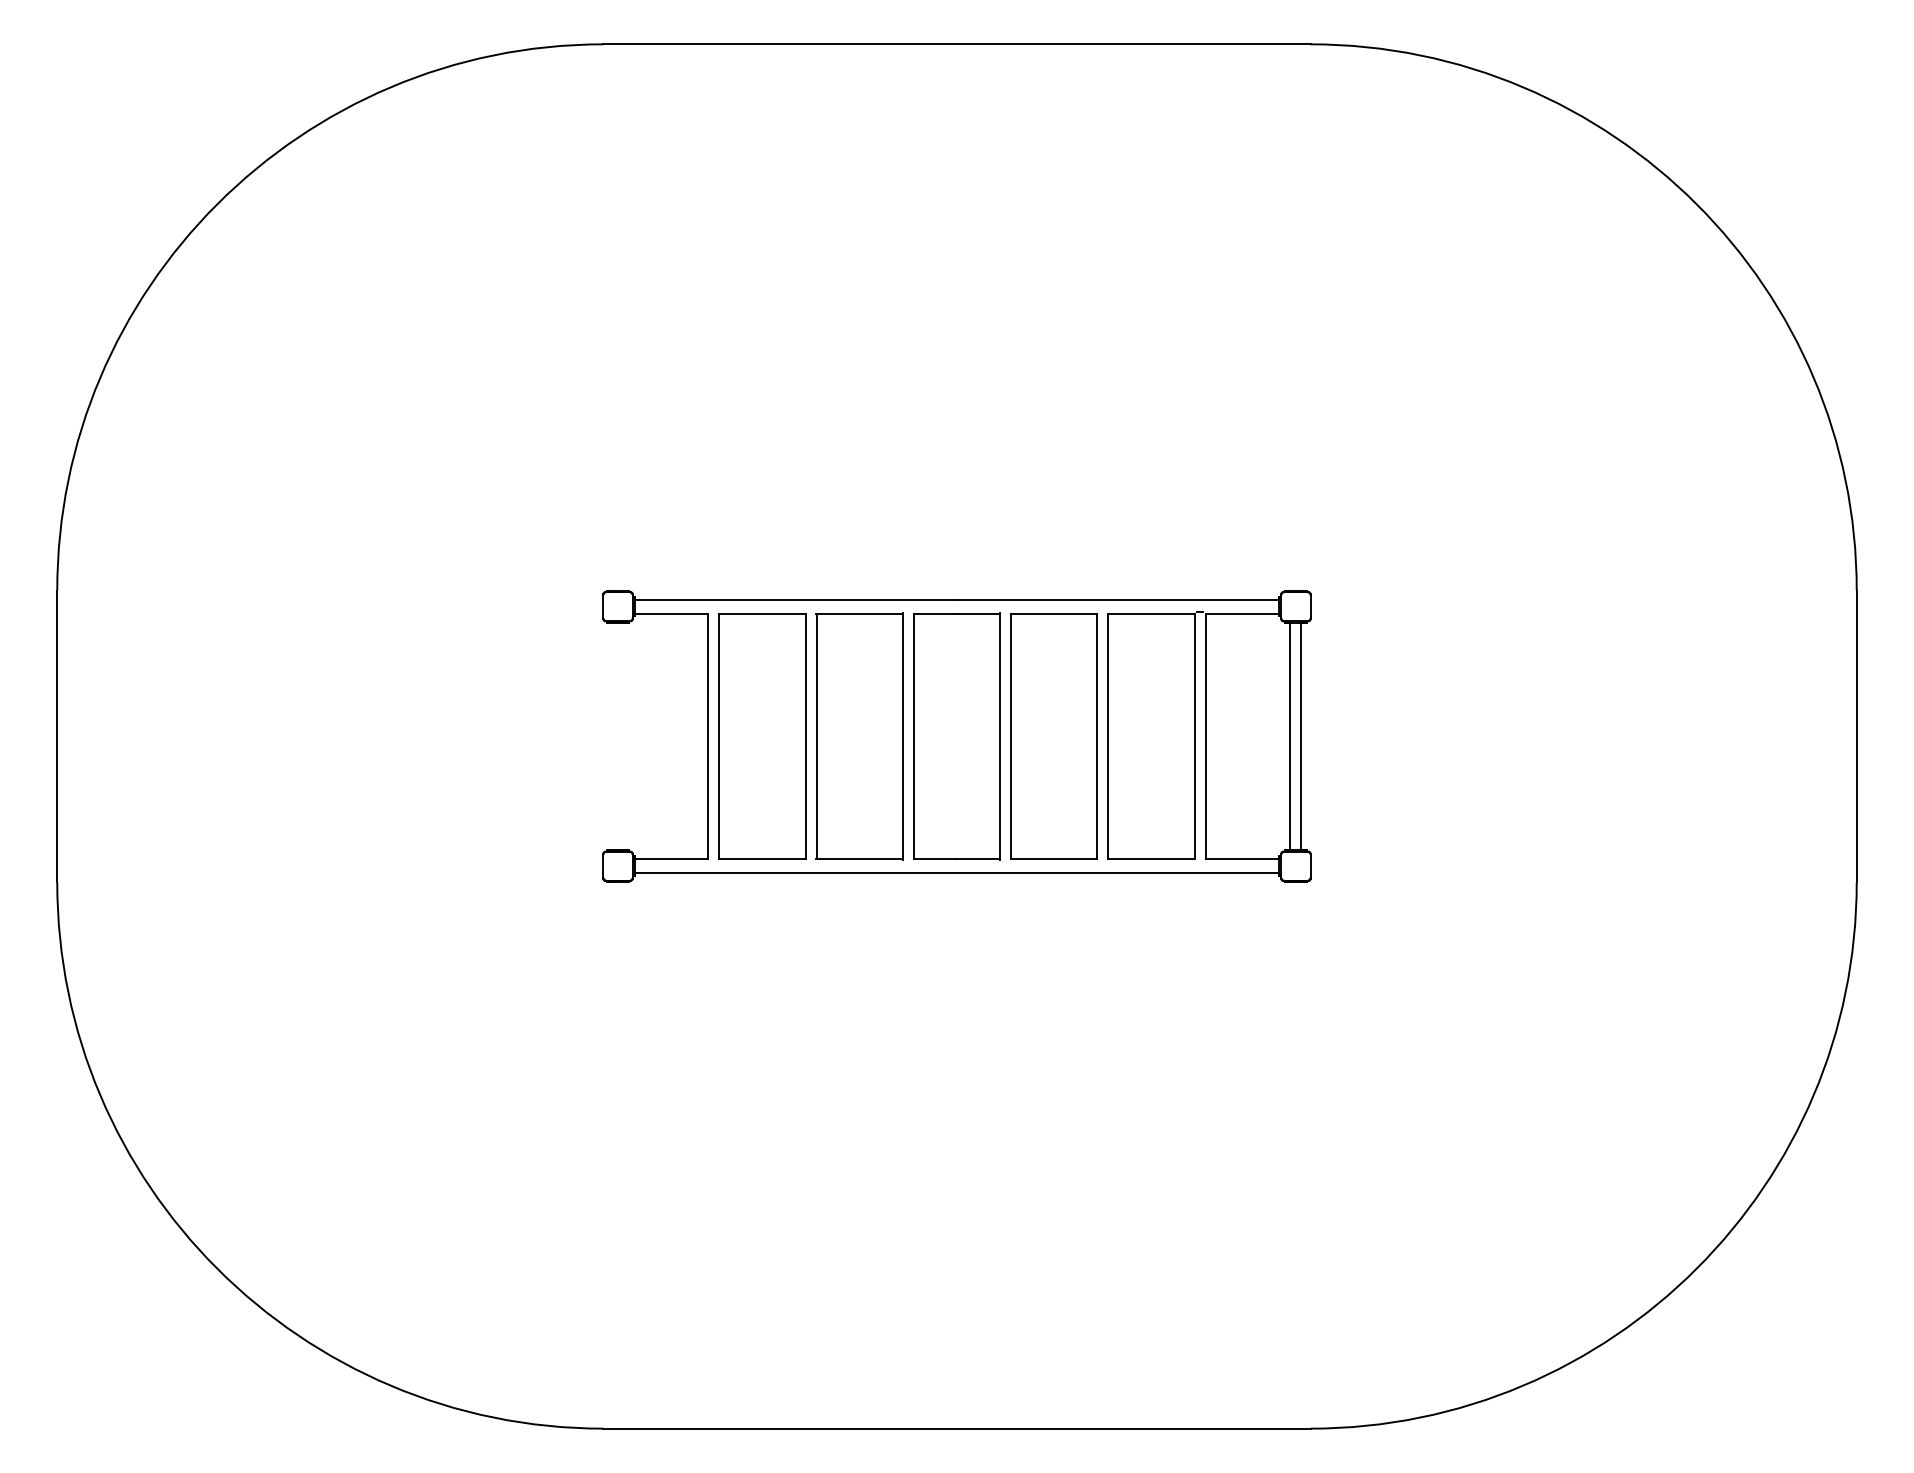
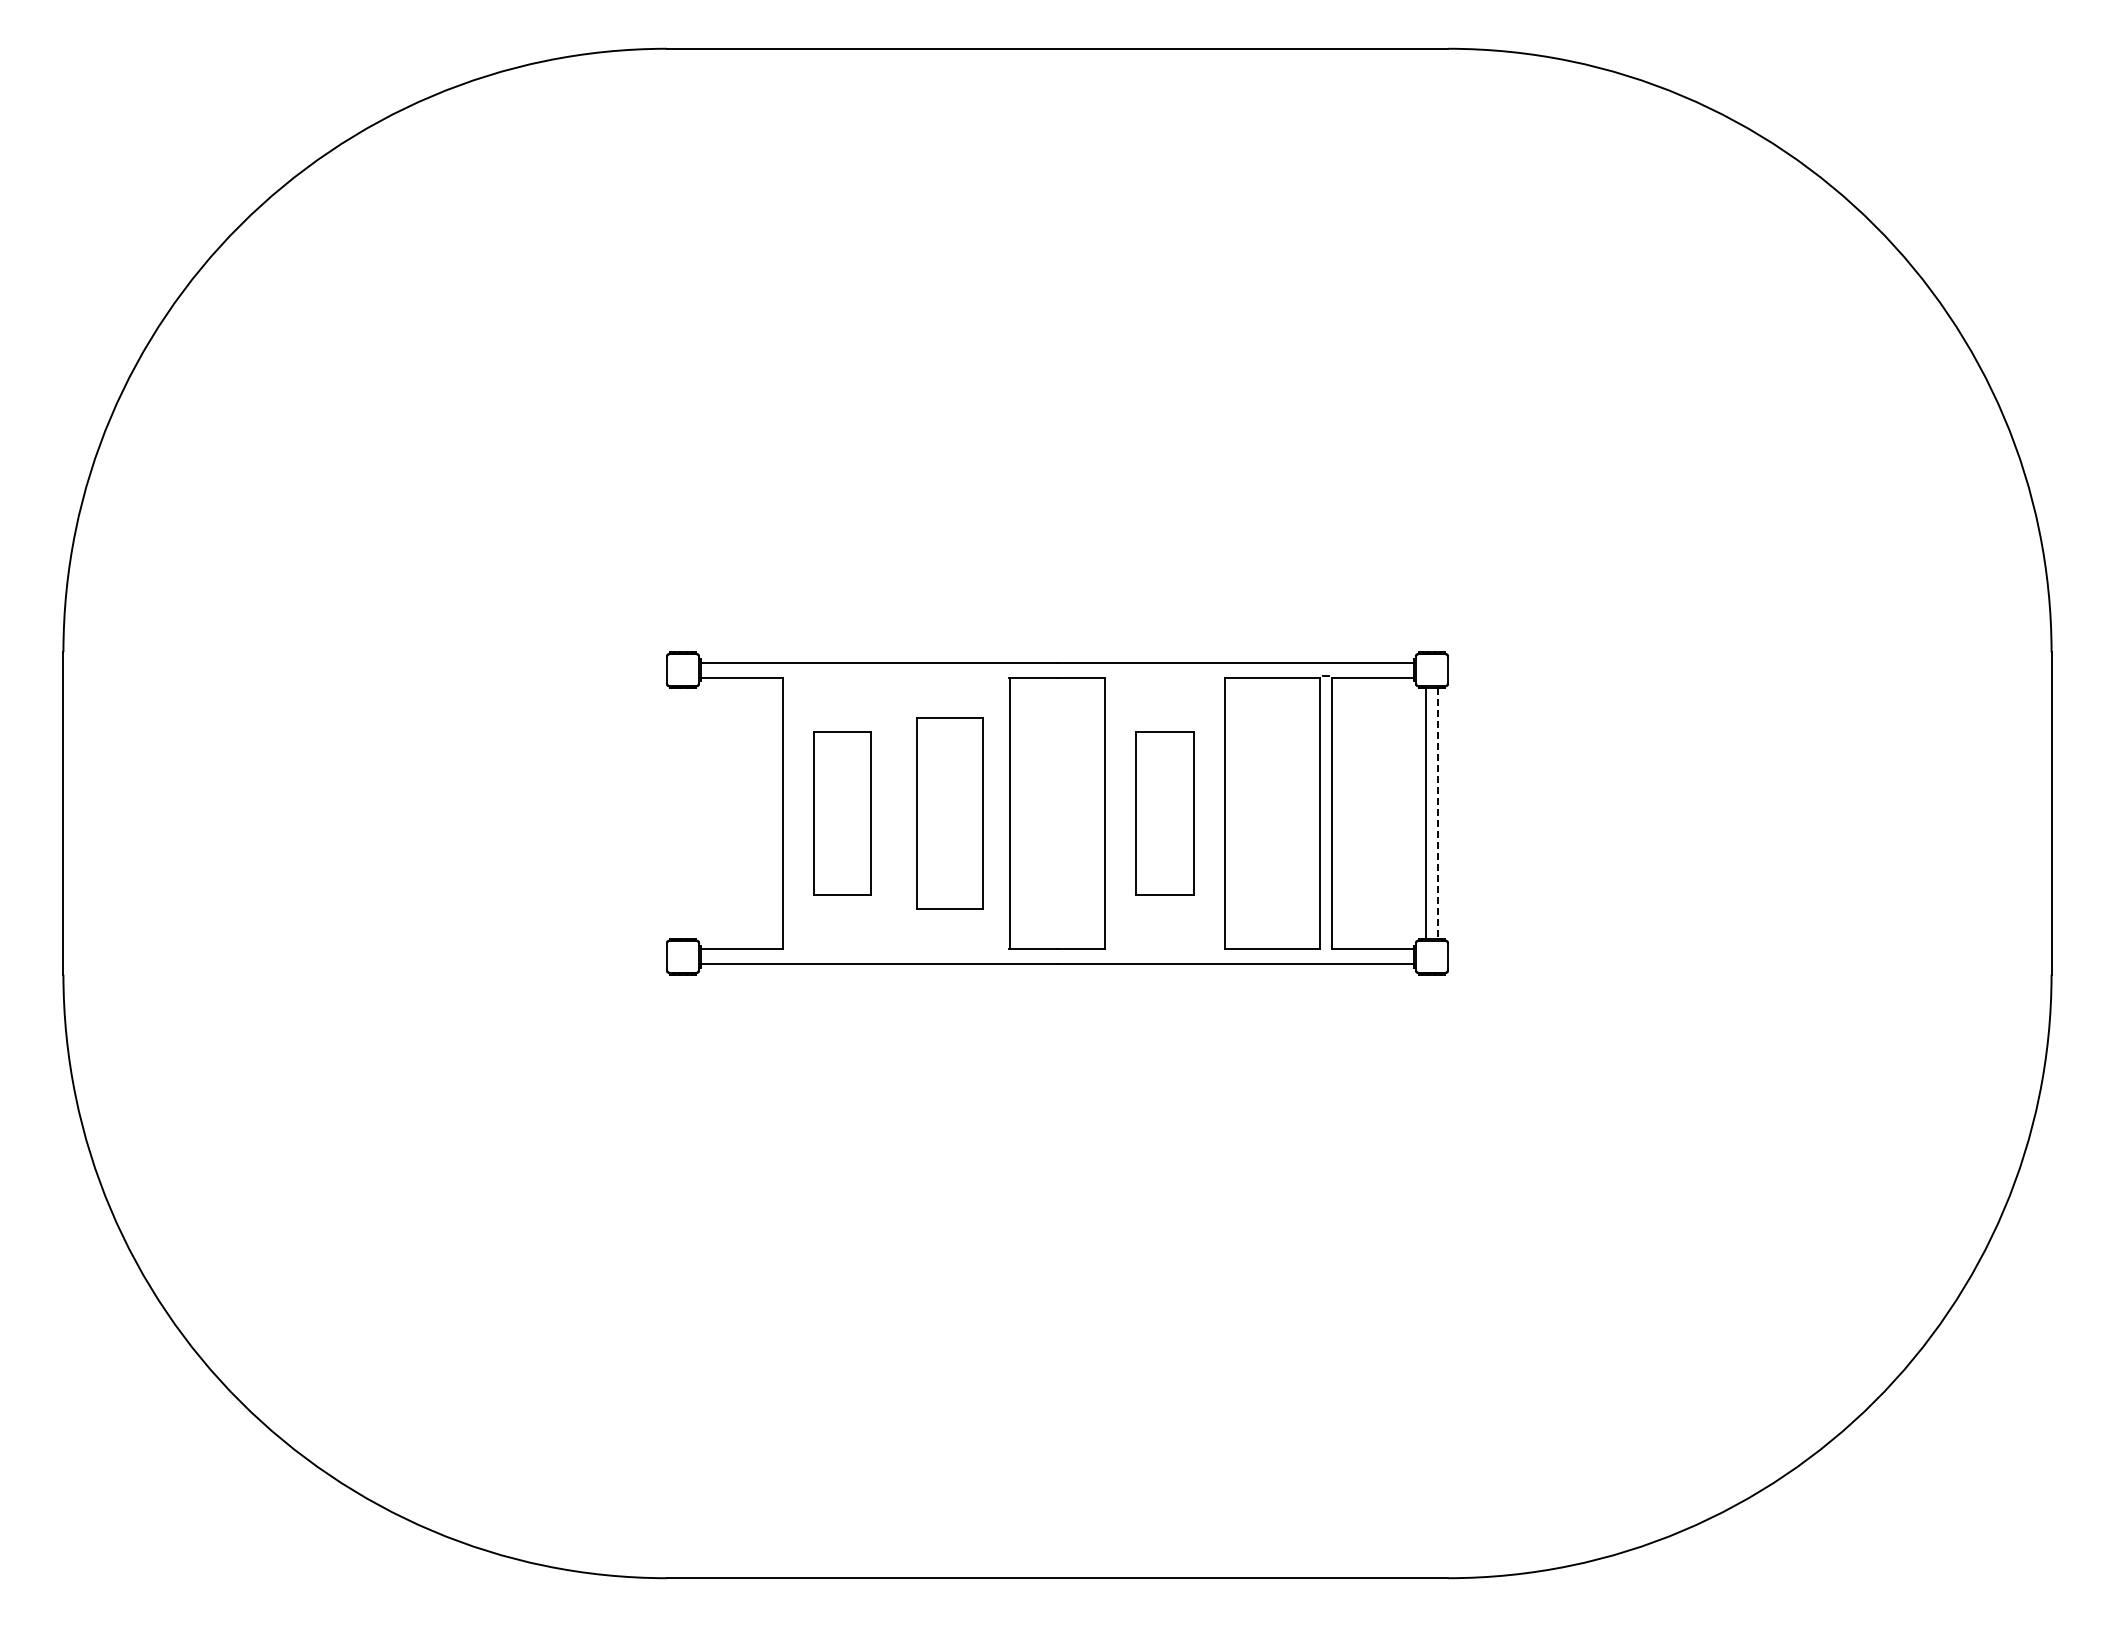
part: (762, 736) -> (842, 813), size x0.6
part: (859, 736) -> (949, 813), size x0.7
part: (1053, 736) -> (1164, 813), size x0.6
line: (1301, 736) -> (1438, 813), solid -> dashed

